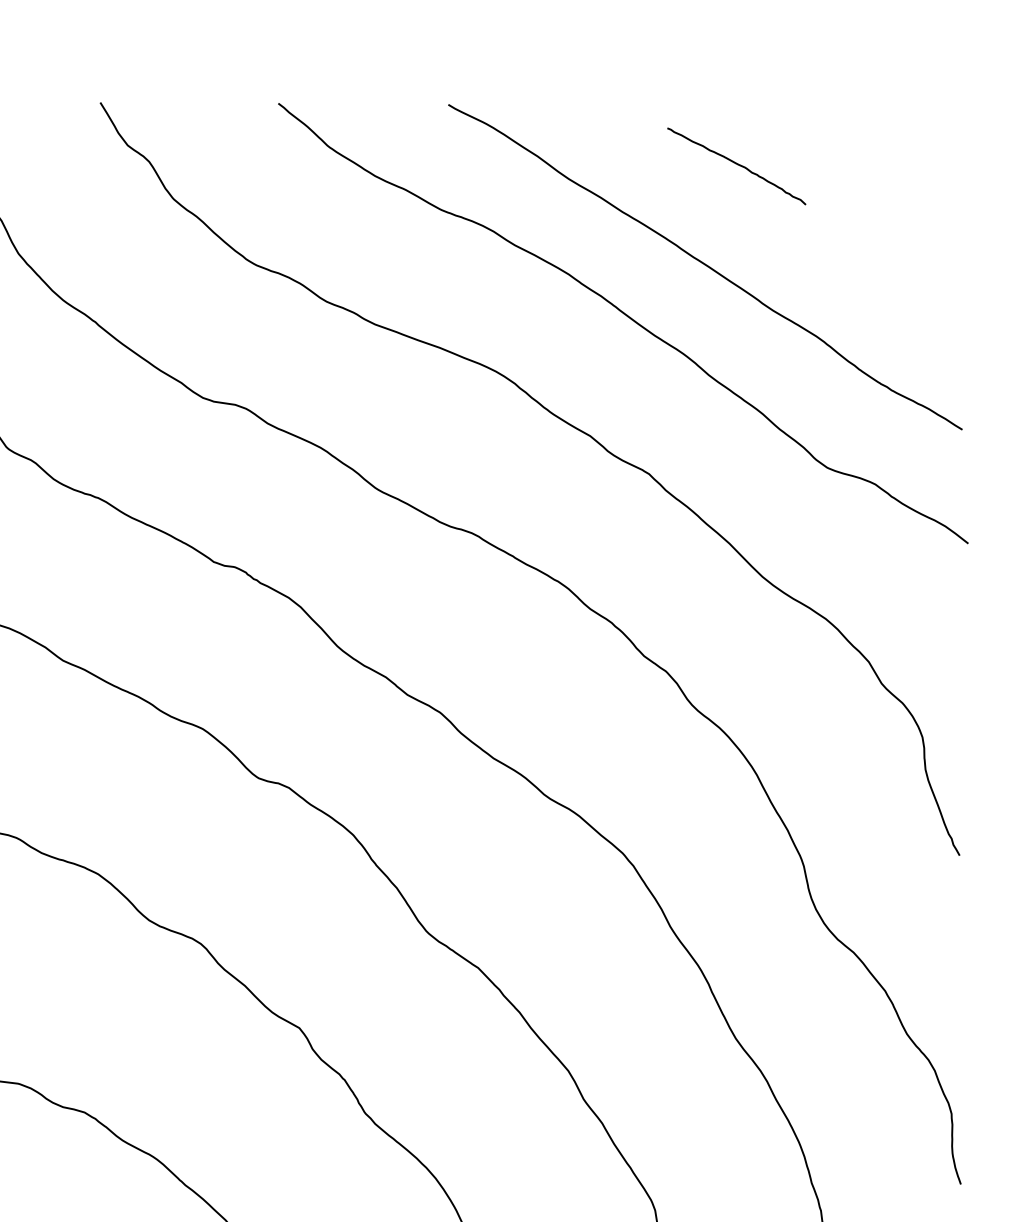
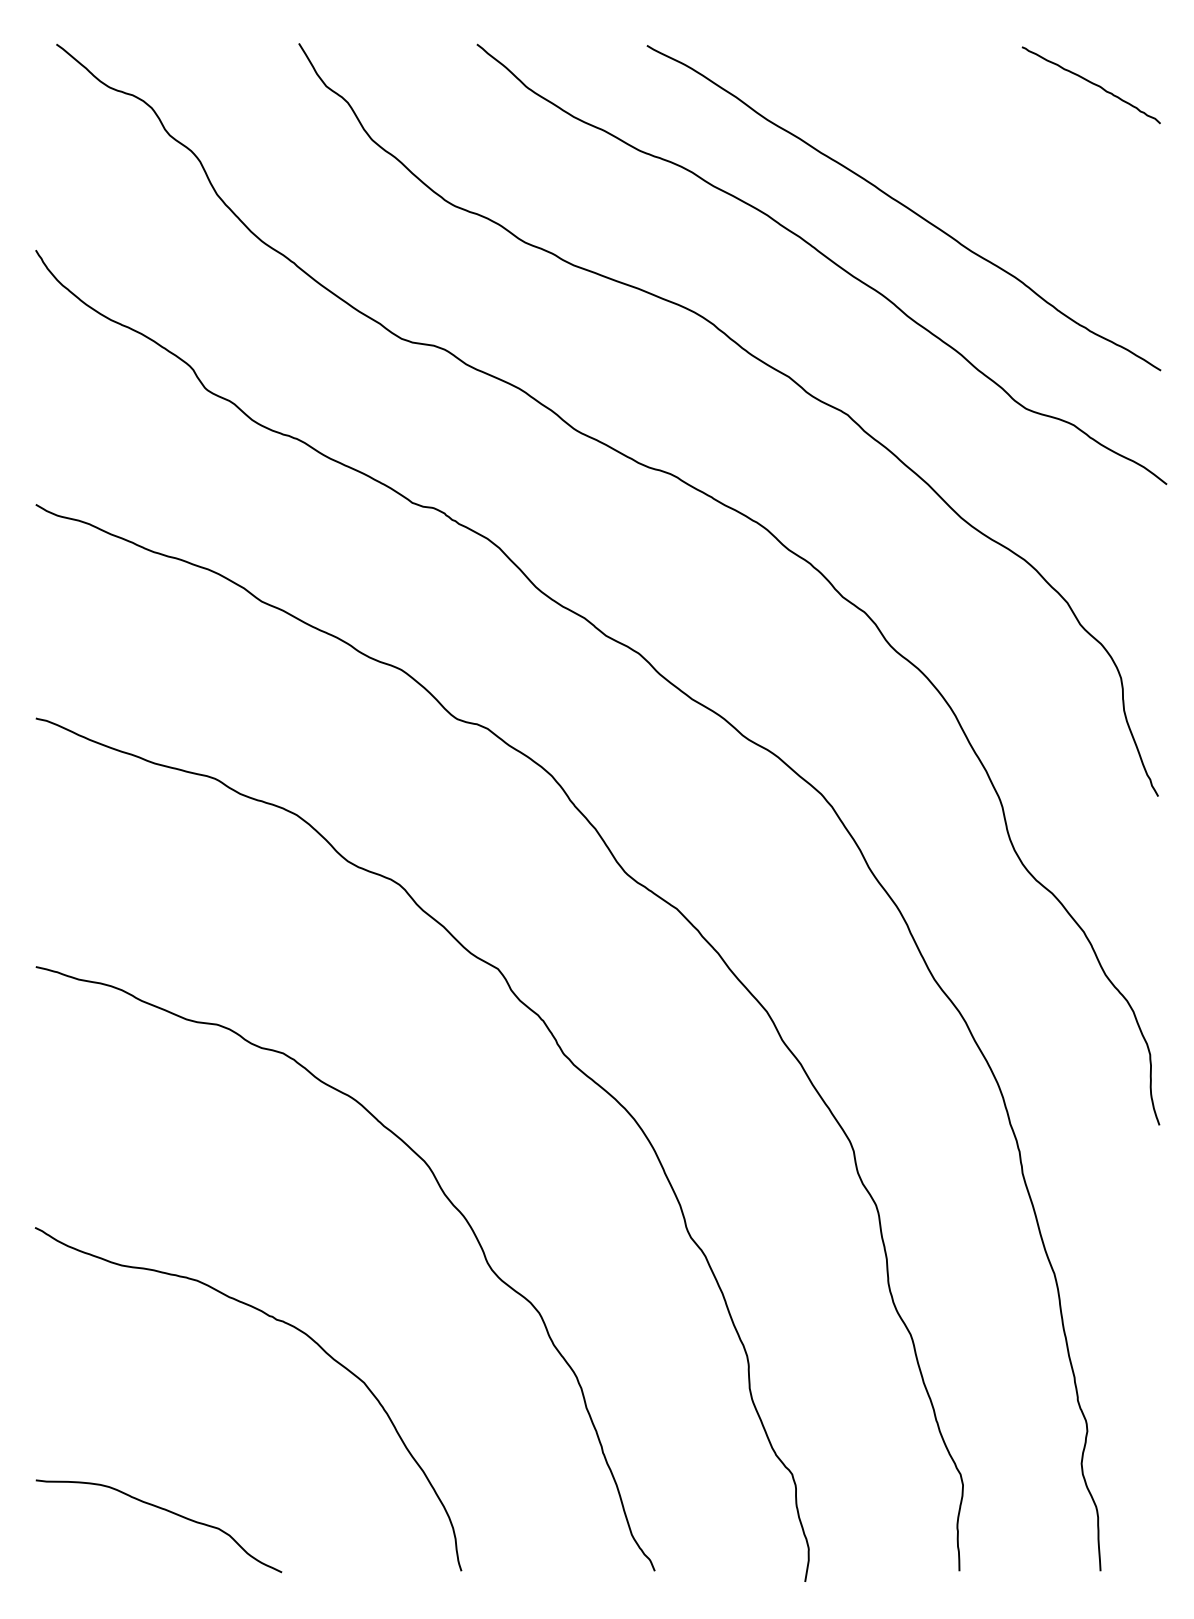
curve: (735, 164) -> (1090, 83), moved

